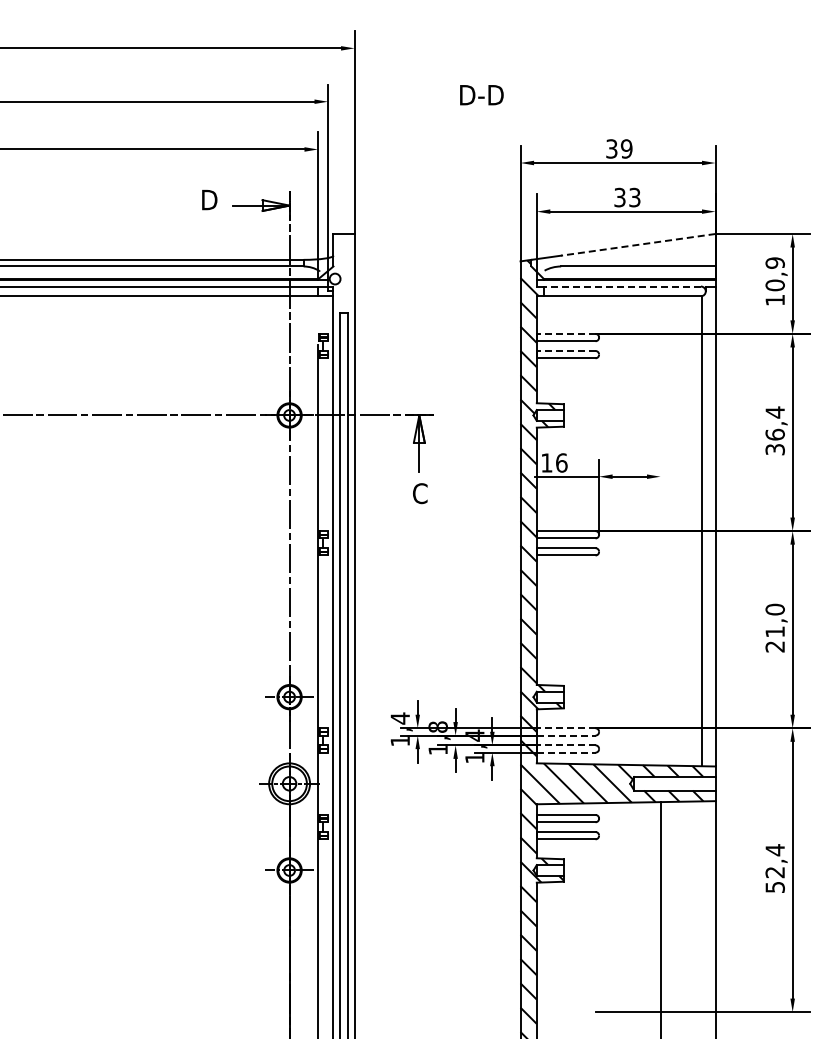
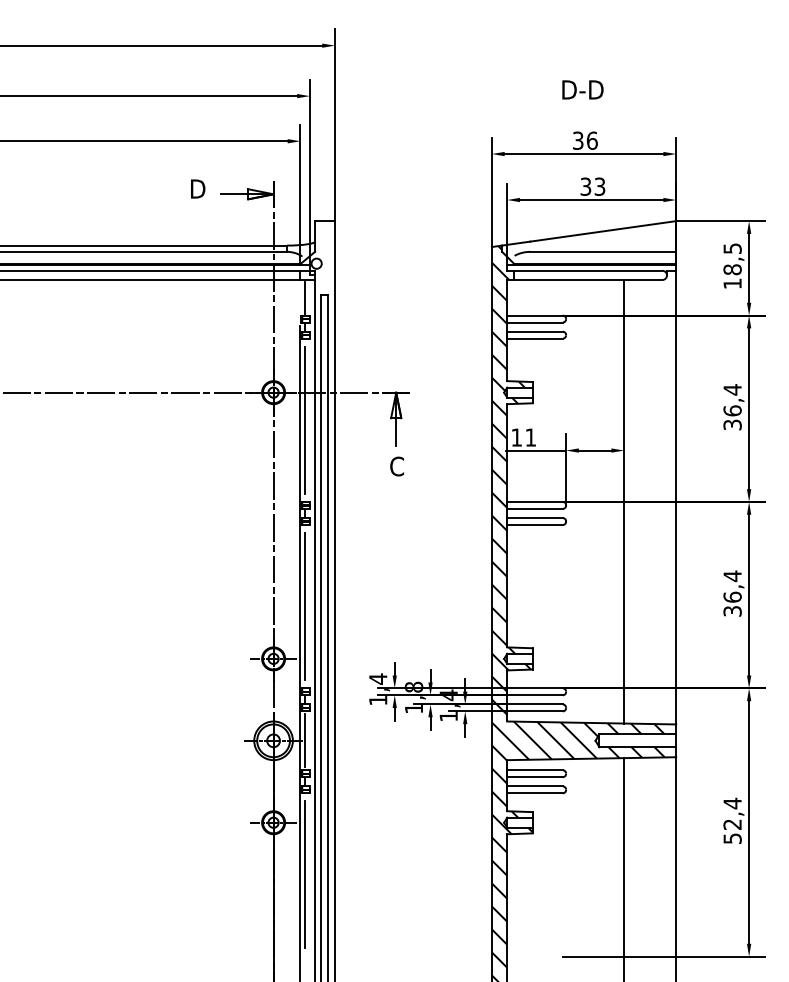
text: (481, 95) -> (582, 90), moved
text: (626, 148) -> (592, 140), 39 -> 36
line: (638, 244) -> (603, 231), dashed -> solid
text: (774, 274) -> (731, 259), 10,9 -> 18,5
line: (622, 286) -> (588, 270), dashed -> solid
line: (323, 315) -> (305, 298), added
line: (565, 333) -> (534, 315), dashed -> solid
line: (565, 350) -> (534, 331), dashed -> solid
line: (323, 444) -> (305, 420), added
text: (561, 462) -> (530, 437), 16 -> 11
line: (701, 530) -> (624, 501), moved
text: (774, 627) -> (731, 593), 21,0 -> 36,4
line: (323, 641) -> (305, 606), added
line: (565, 728) -> (534, 688), dashed -> solid
line: (566, 735) -> (535, 695), dashed -> solid
line: (565, 745) -> (534, 704), dashed -> solid
line: (566, 752) -> (535, 711), dashed -> solid
line: (323, 783) -> (305, 740), added
line: (323, 925) -> (305, 874), added

